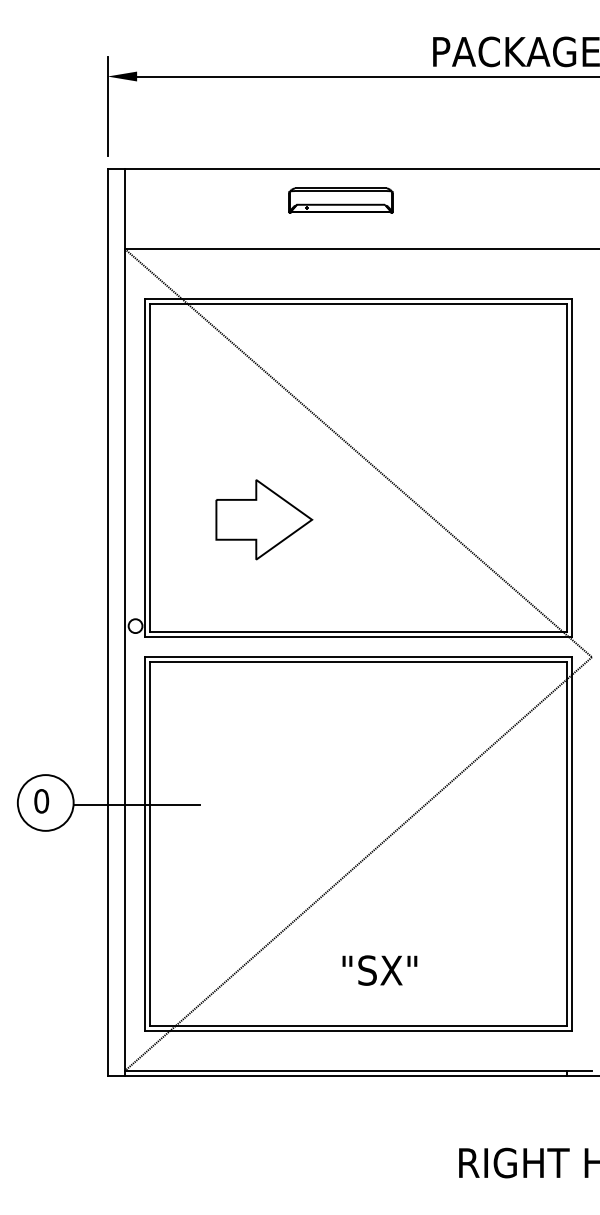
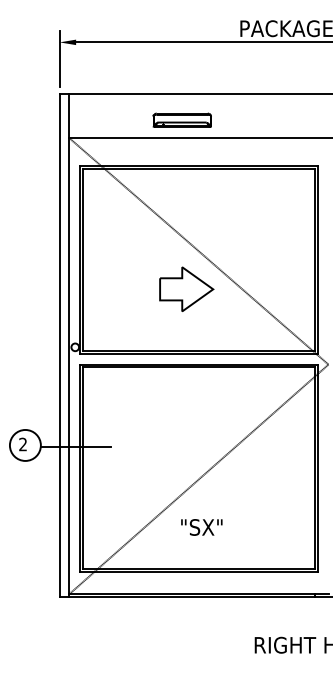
part: (339, 199) -> (181, 119), moved
part: (263, 518) -> (186, 288), moved
text: (42, 801) -> (23, 444), 0 -> 2
text: (379, 970) -> (201, 527), moved

